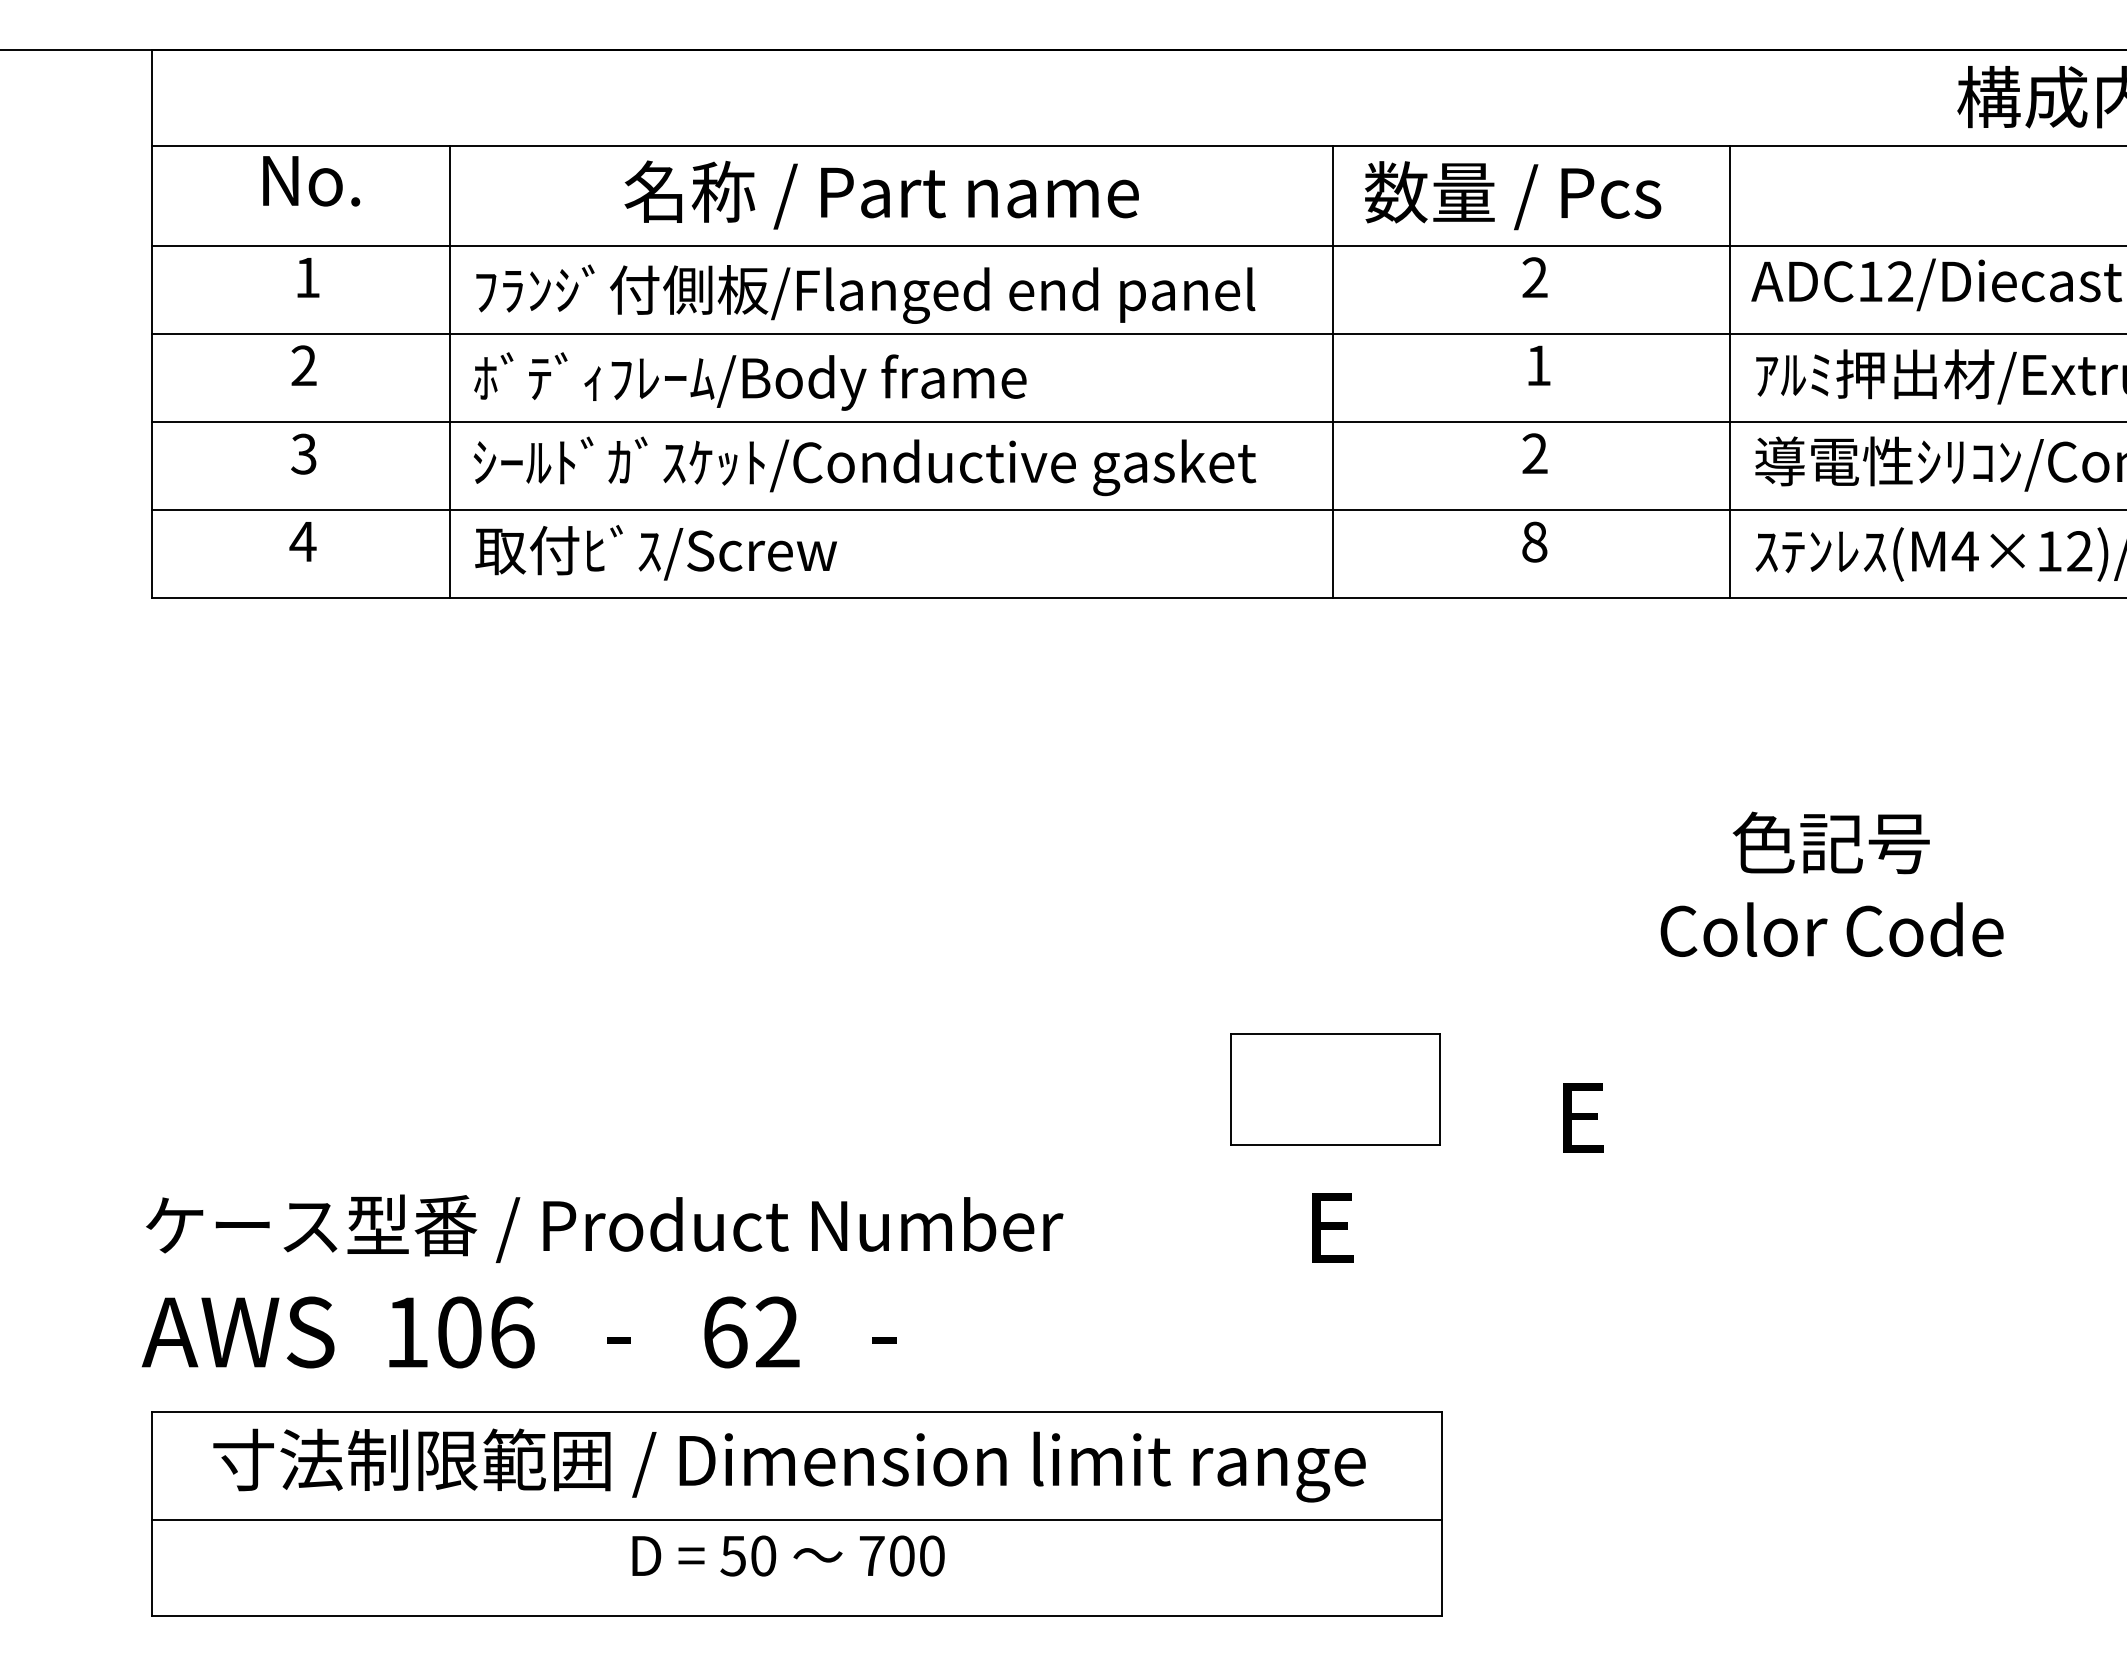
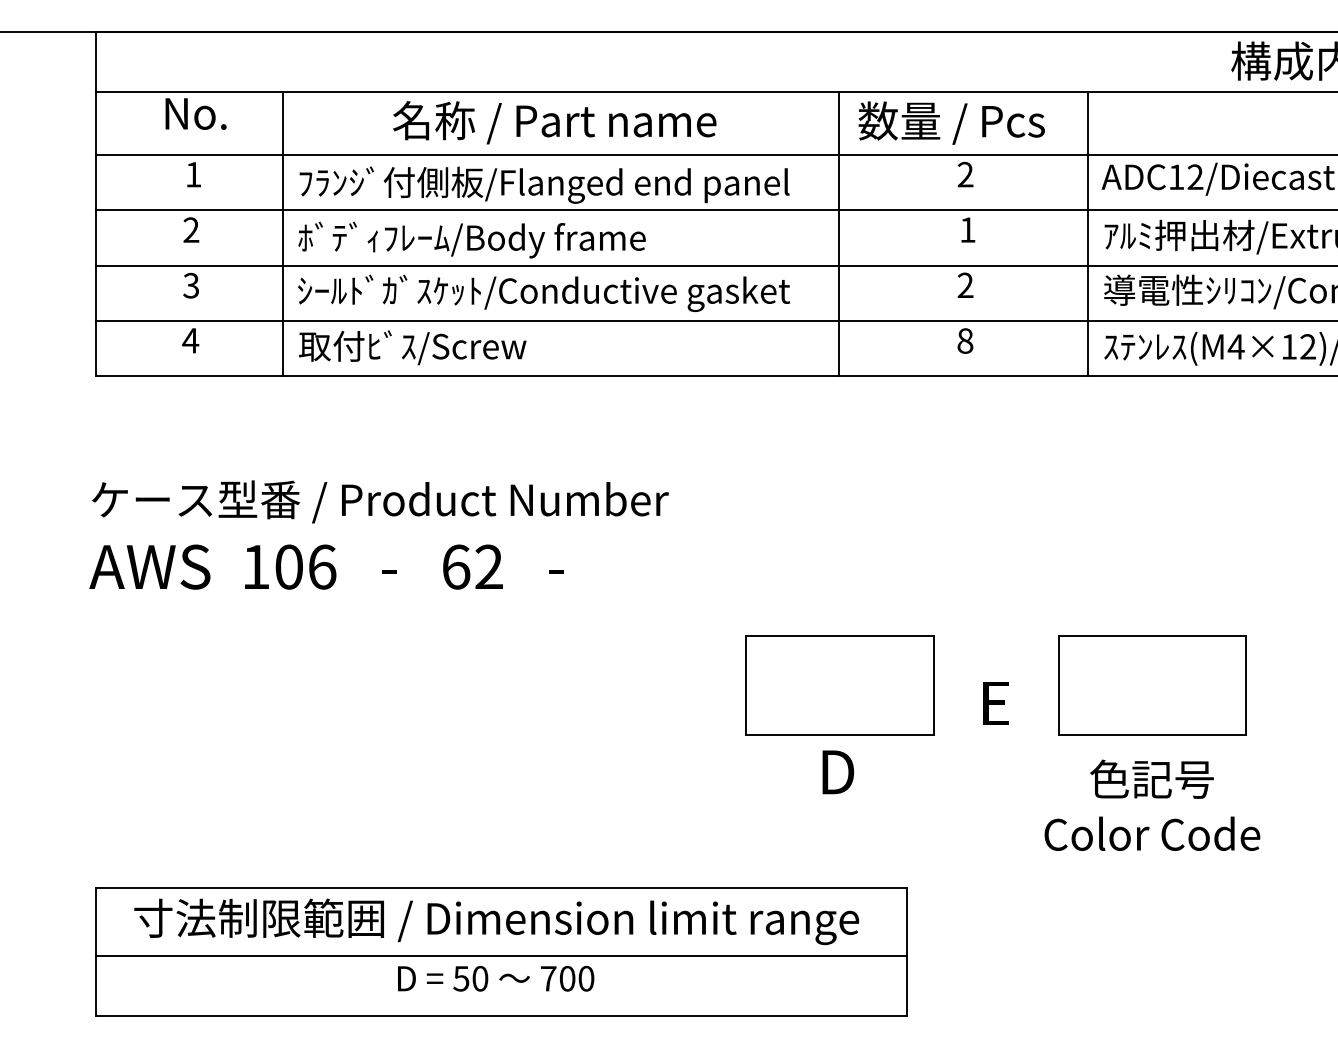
text: (1832, 883) -> (1152, 804), moved
part: (1334, 1089) -> (839, 685), size x1.43
part: (1832, 1089) -> (1152, 685), added
text: (1332, 1228) -> (838, 772), E -> D
text: (601, 1280) -> (378, 534), moved

